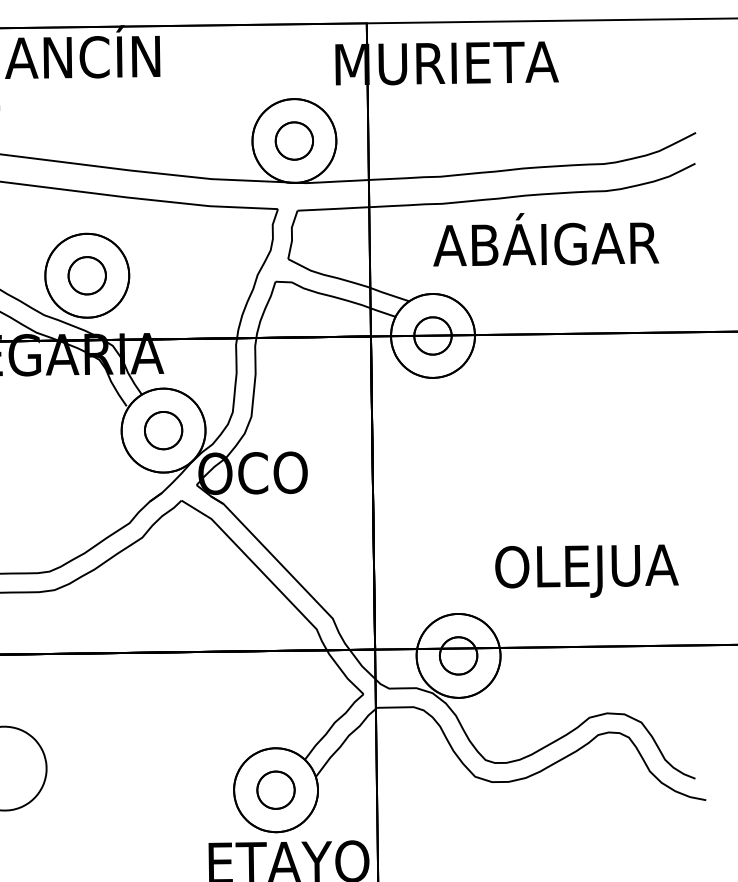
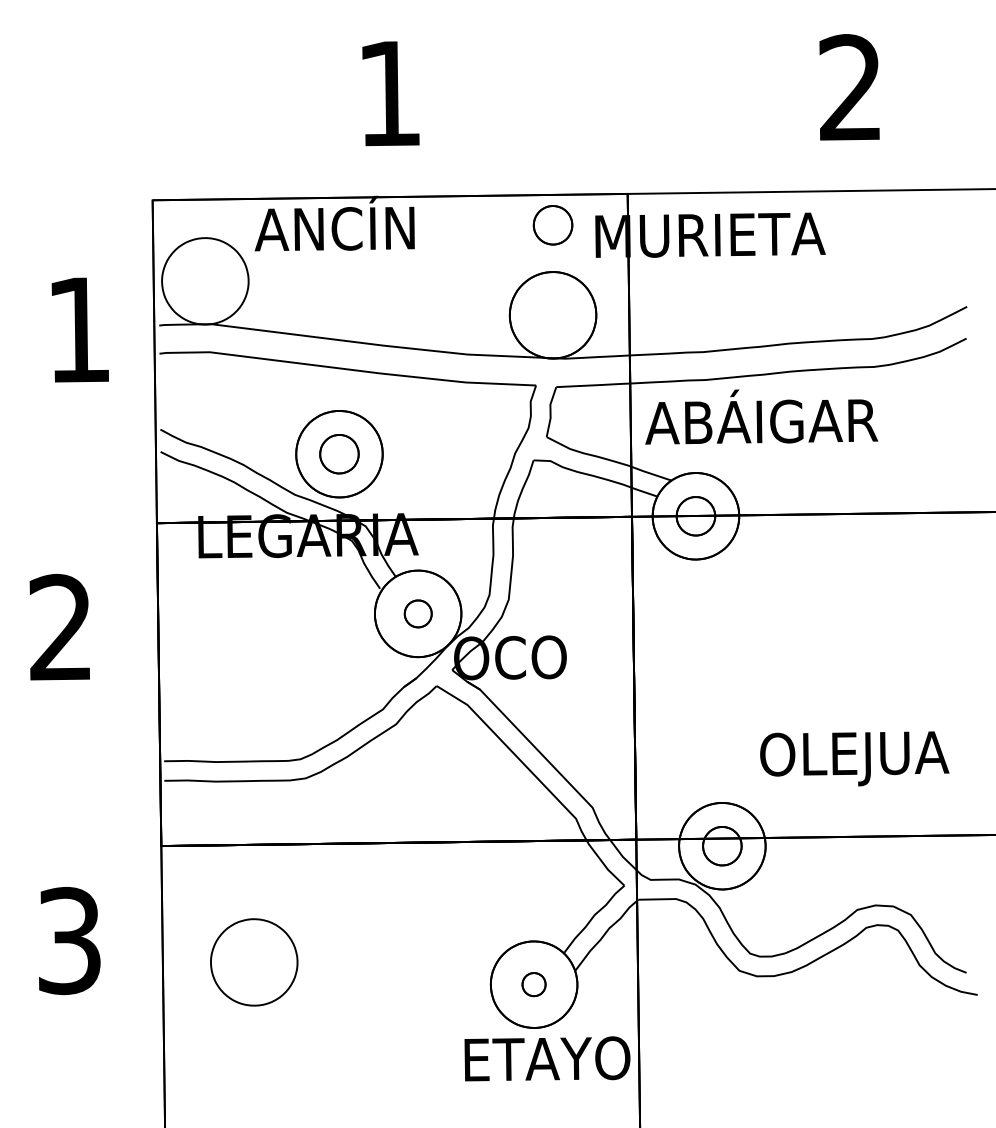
part: (293, 141) -> (552, 225), moved
text: (546, 239) -> (761, 416), moved
part: (163, 430) -> (418, 613), size x0.7
part: (275, 790) -> (533, 984), size x0.6

